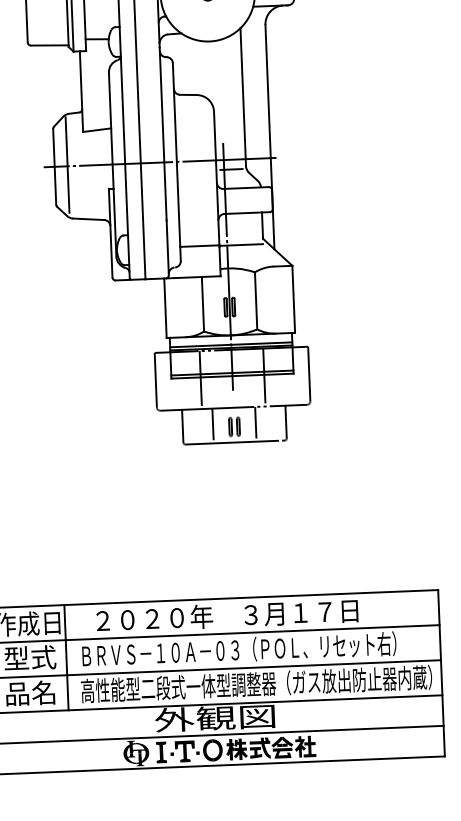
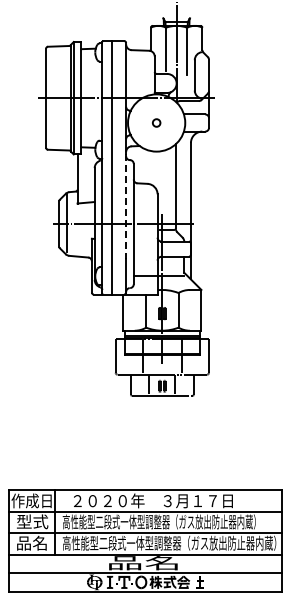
line: (163, 133) -> (126, 206), solid -> dashed
text: (237, 649) -> (158, 521), ＢＲＶＳ－１０Ａ－０３（ＰＯＬ、リセット右） -> 高性能型二段式一体型調整器（ガス放出防止器内蔵）
text: (215, 719) -> (143, 563), 外観図 -> 品名
fill: (300, 745) -> (194, 581), removed

